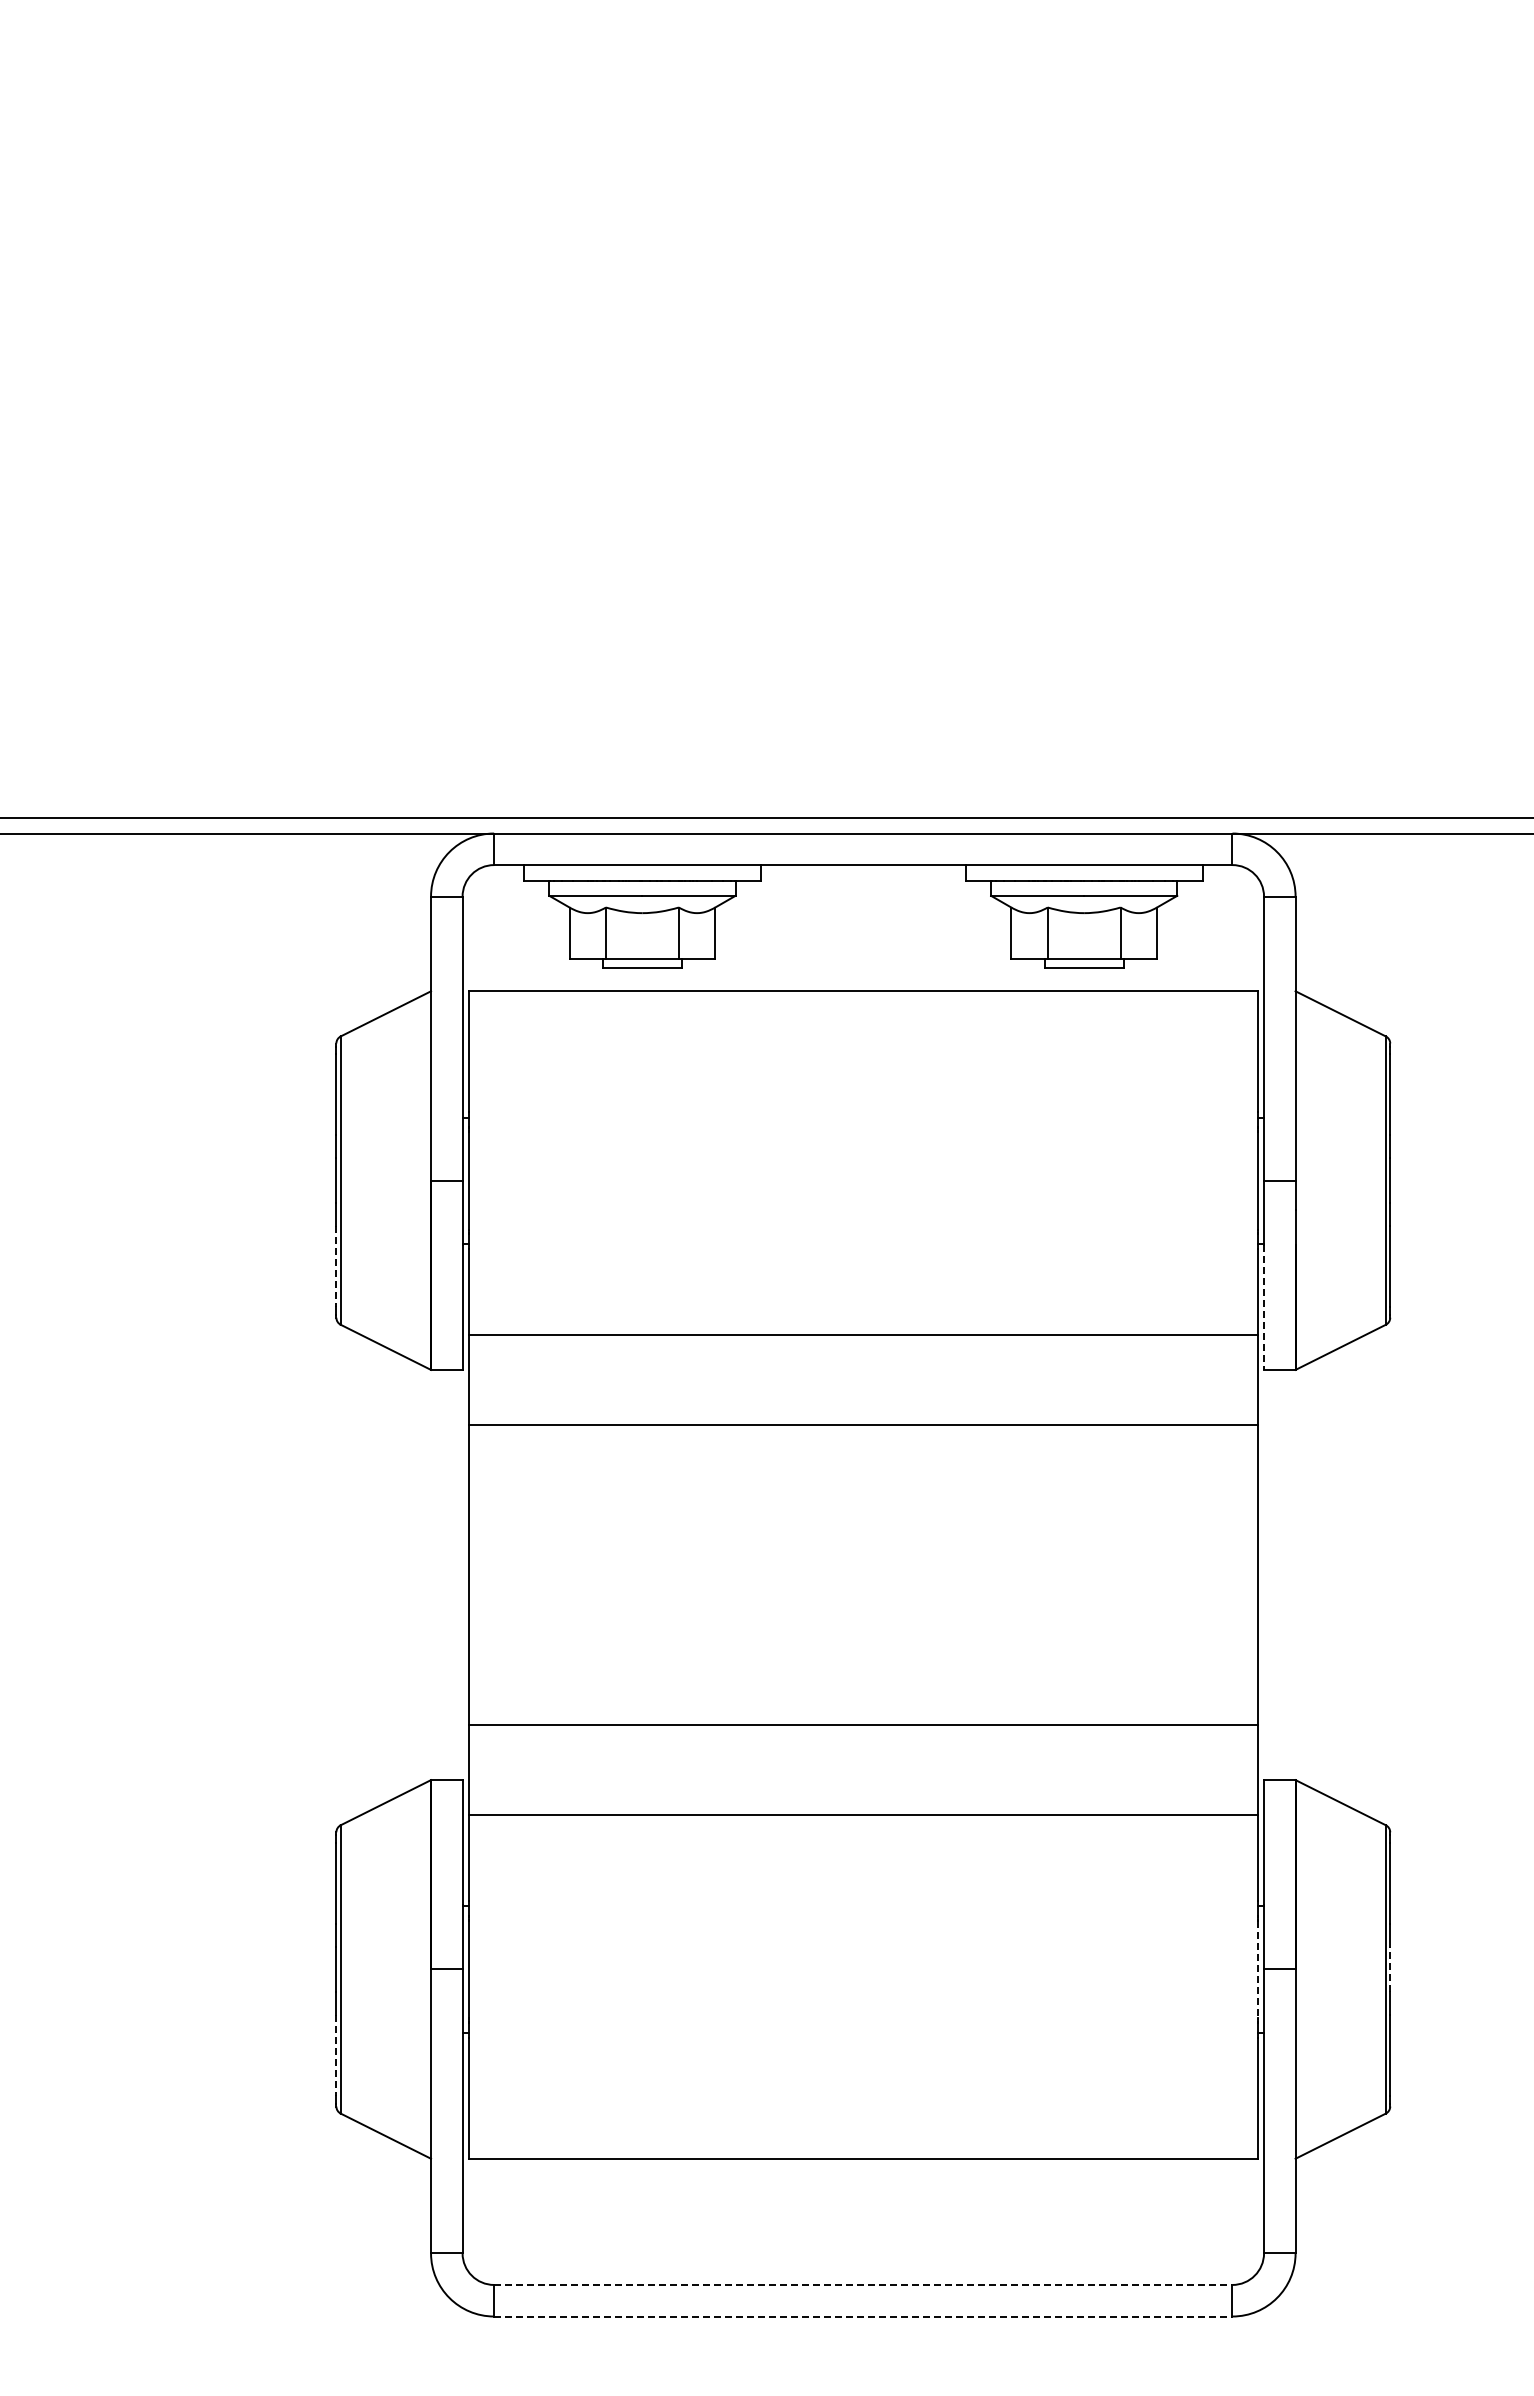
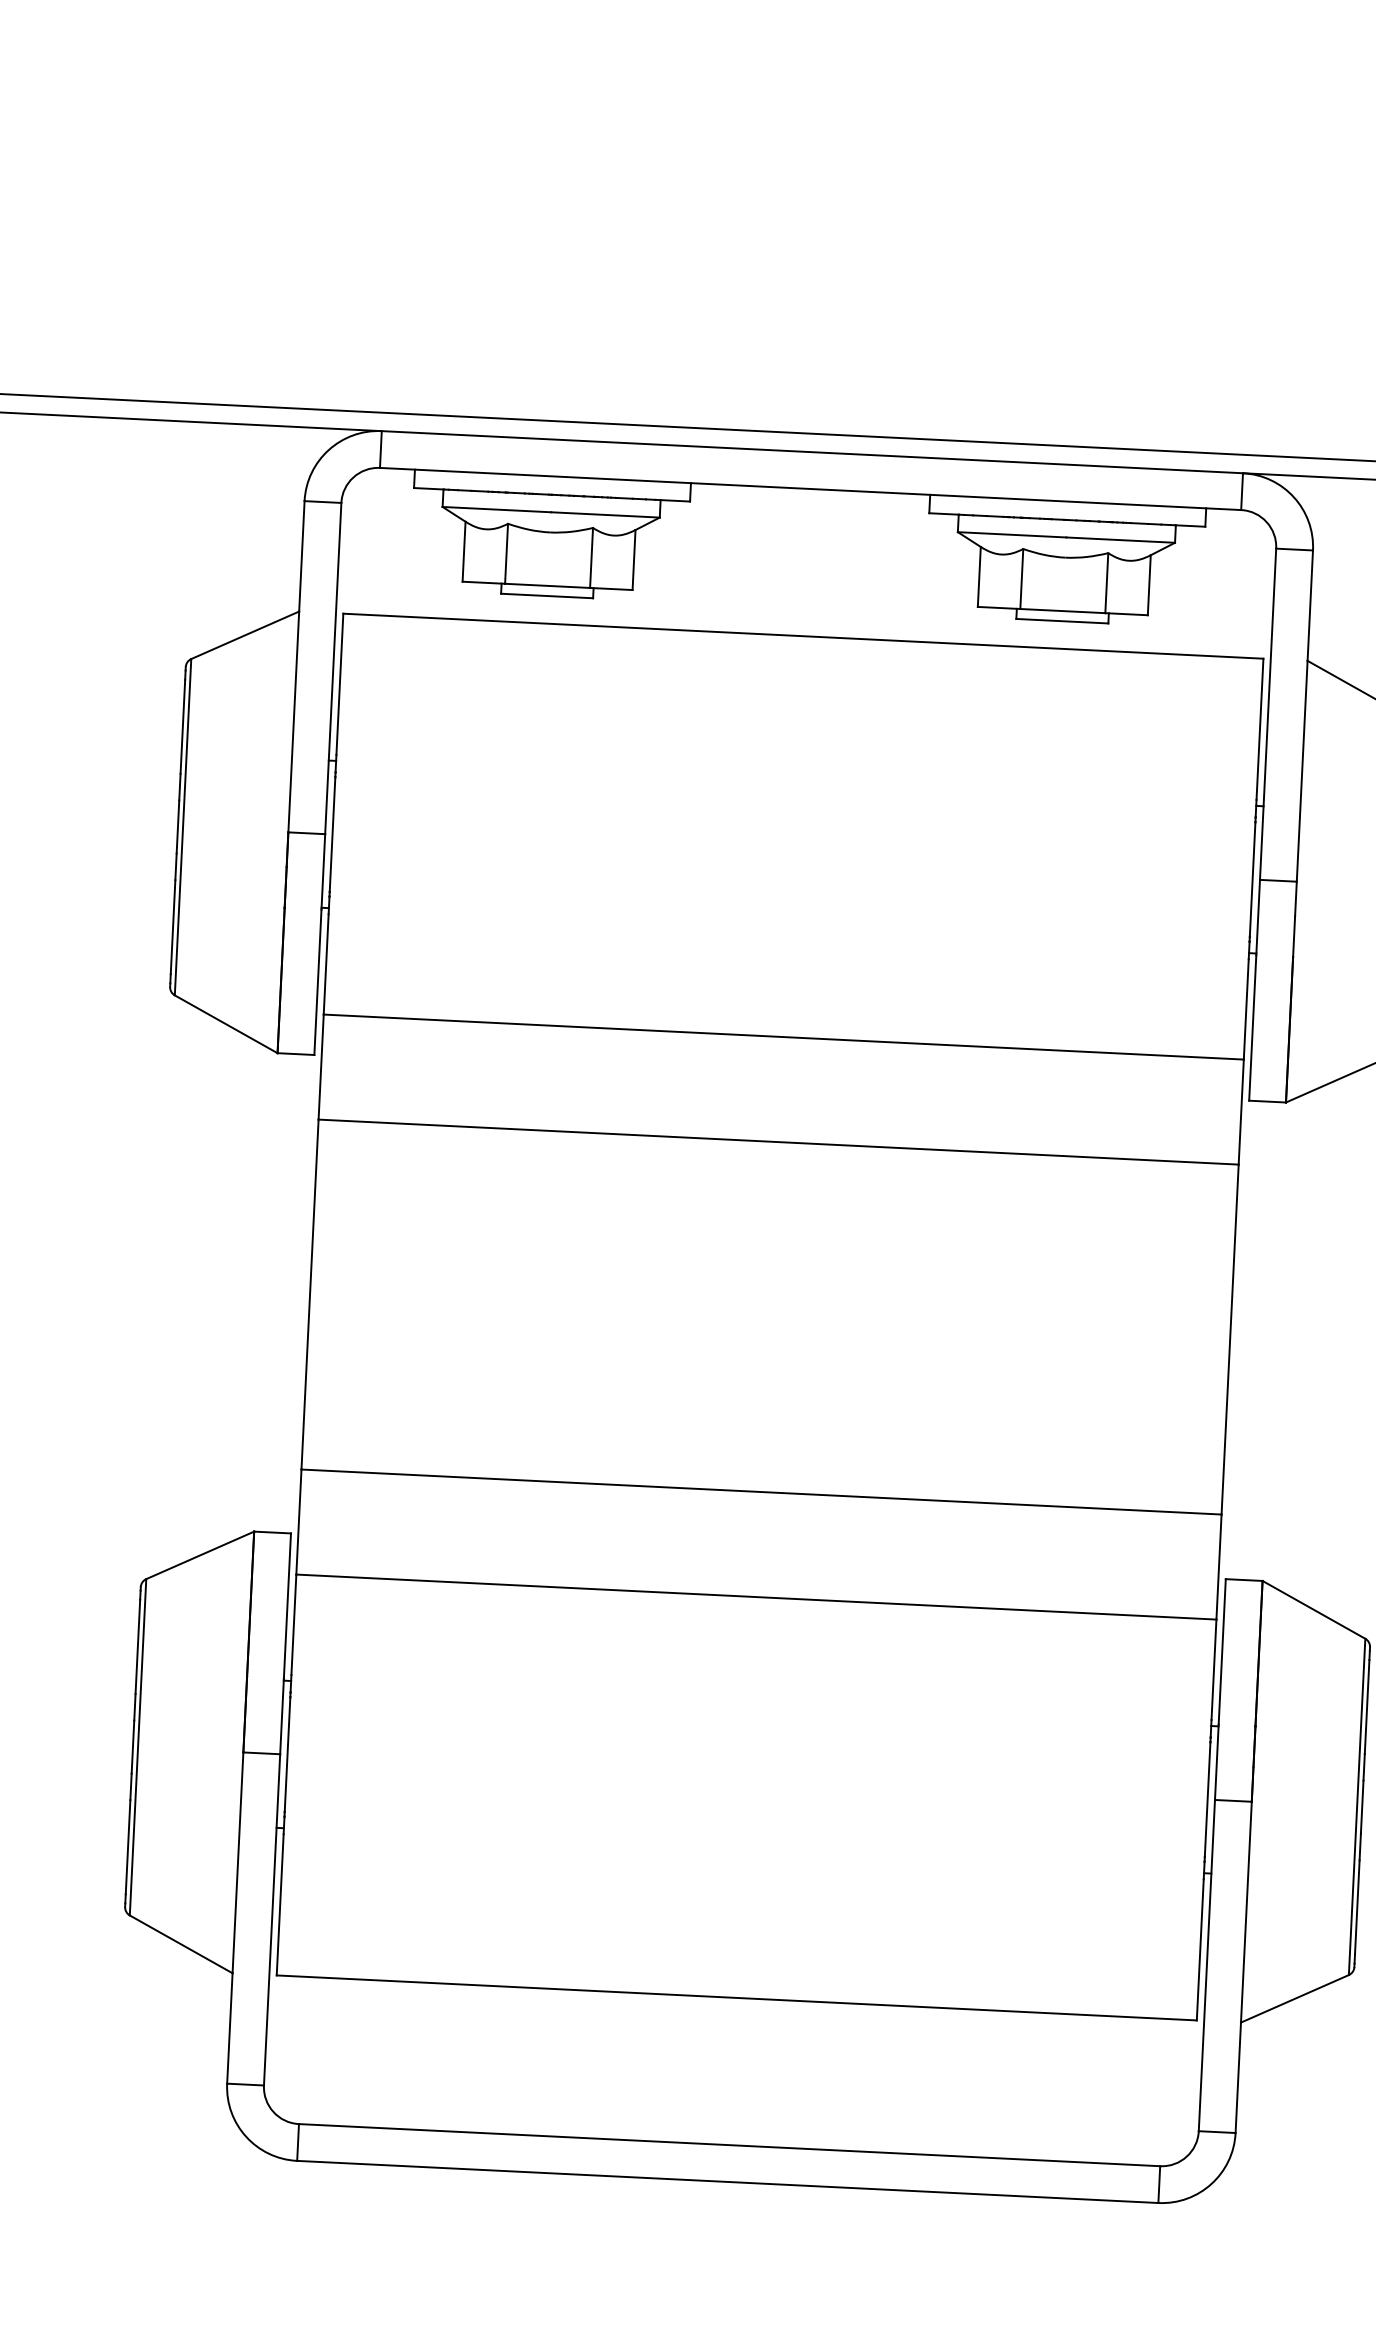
line: (336, 1266) -> (173, 927), dashed -> solid
line: (1264, 1308) -> (1253, 1029), dashed -> solid
line: (1257, 1969) -> (1207, 1799), dashed -> solid
line: (1390, 1969) -> (1362, 1807), dashed -> solid
line: (336, 2055) -> (128, 1847), dashed -> solid
line: (863, 2284) -> (729, 2144), dashed -> solid
line: (863, 2316) -> (728, 2181), dashed -> solid

